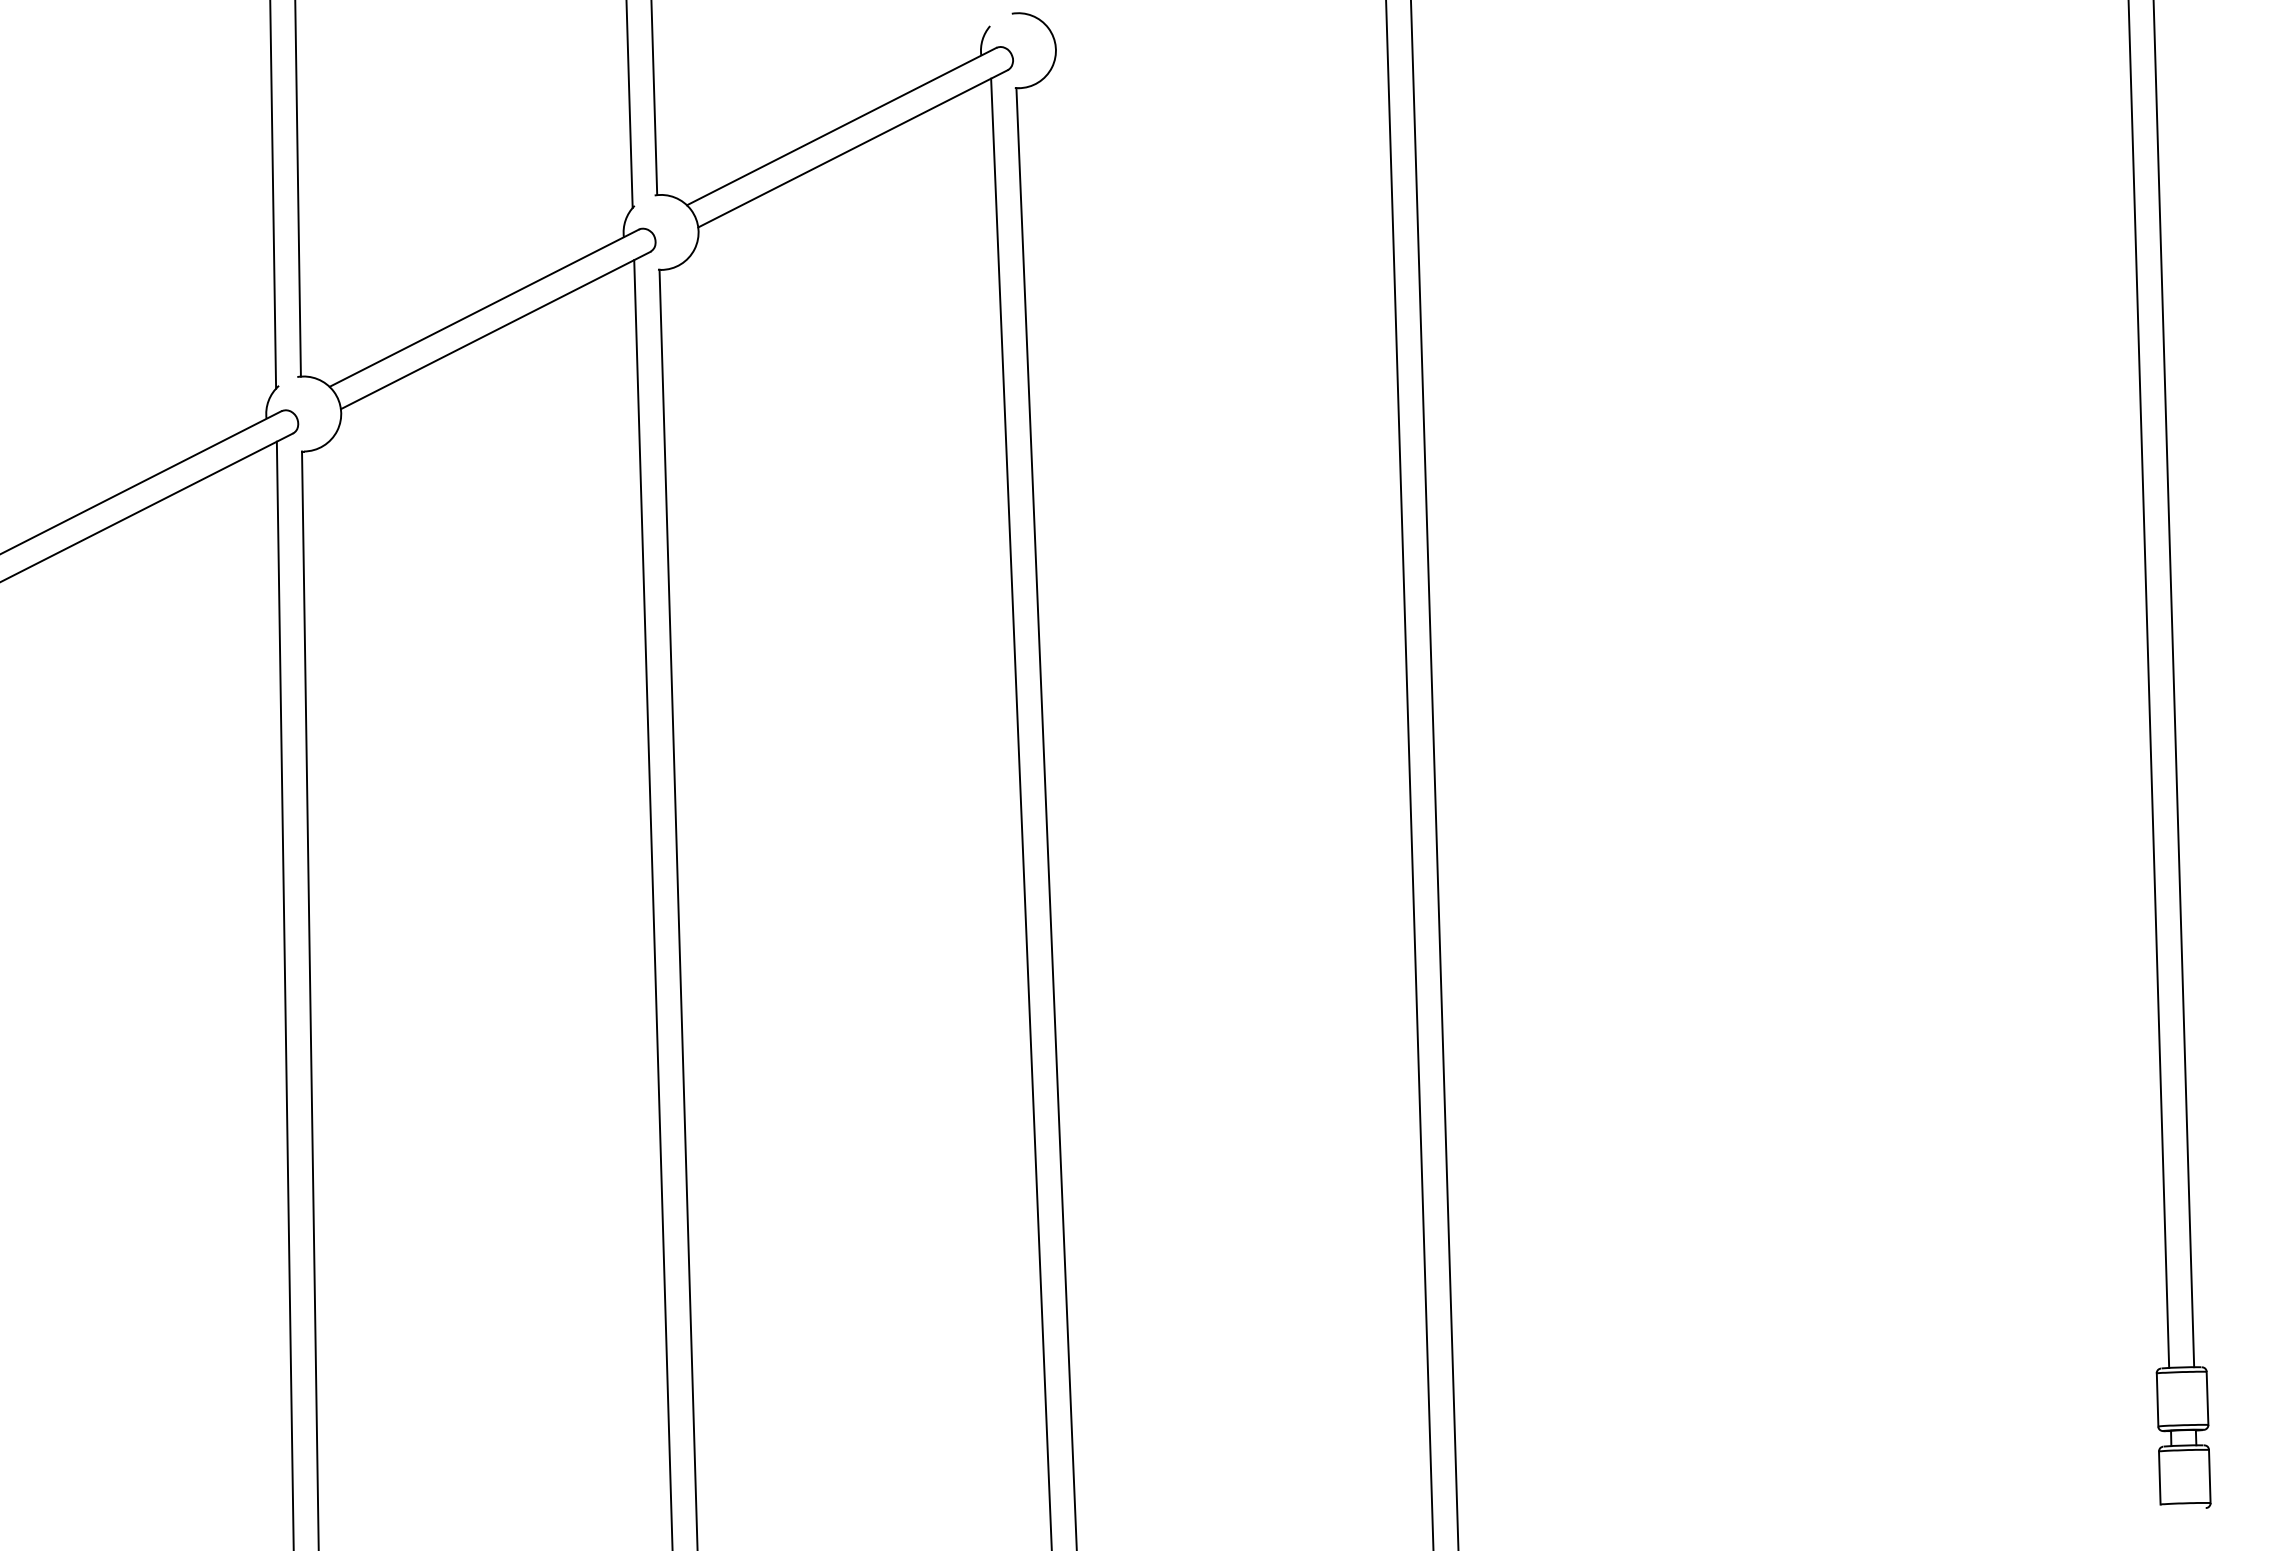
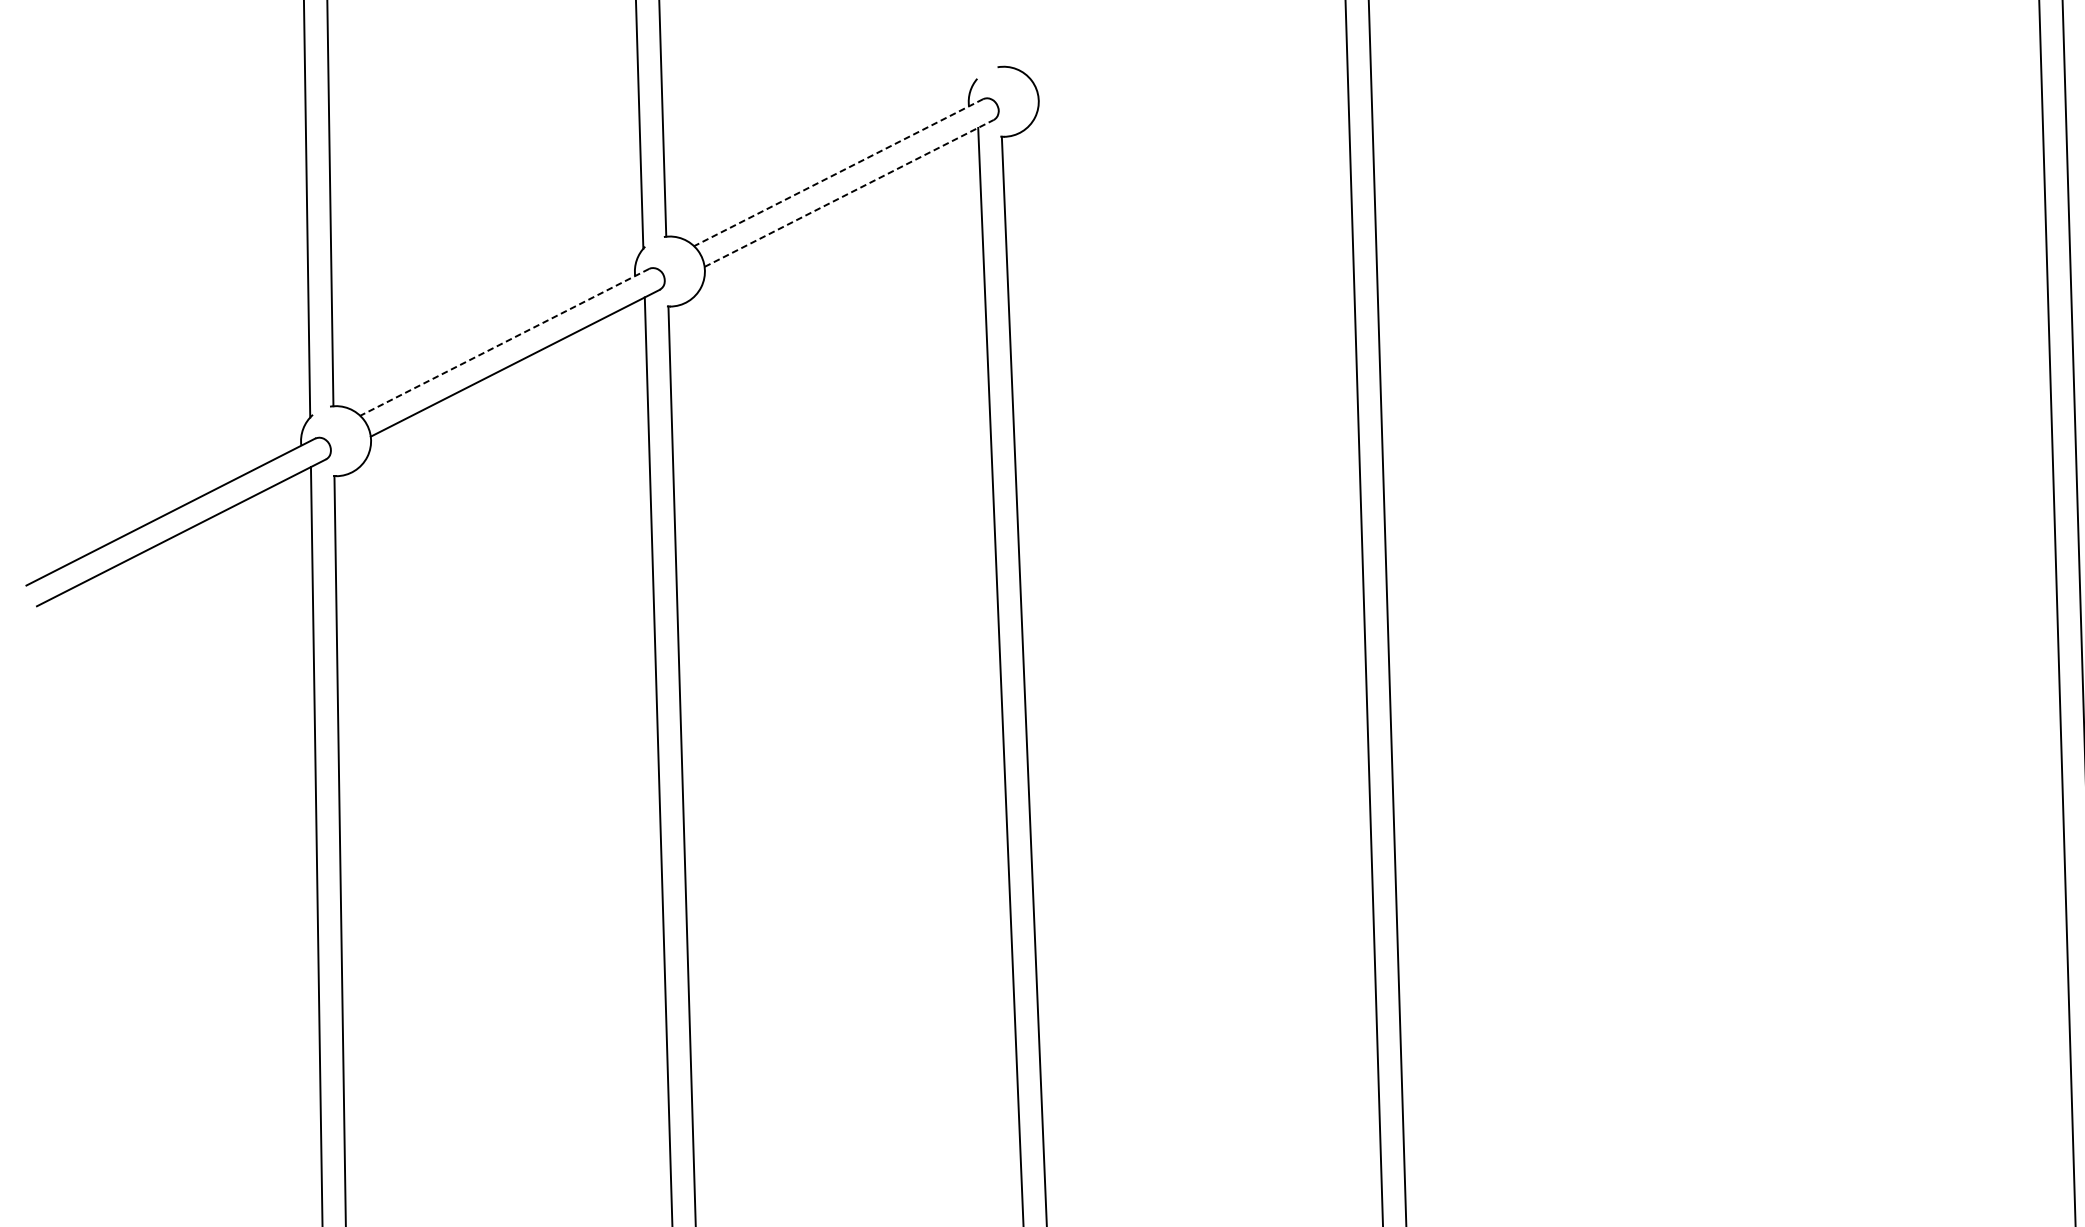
line: (841, 126) -> (838, 172), solid -> dashed
line: (853, 148) -> (849, 193), solid -> dashed
line: (483, 308) -> (503, 342), solid -> dashed

